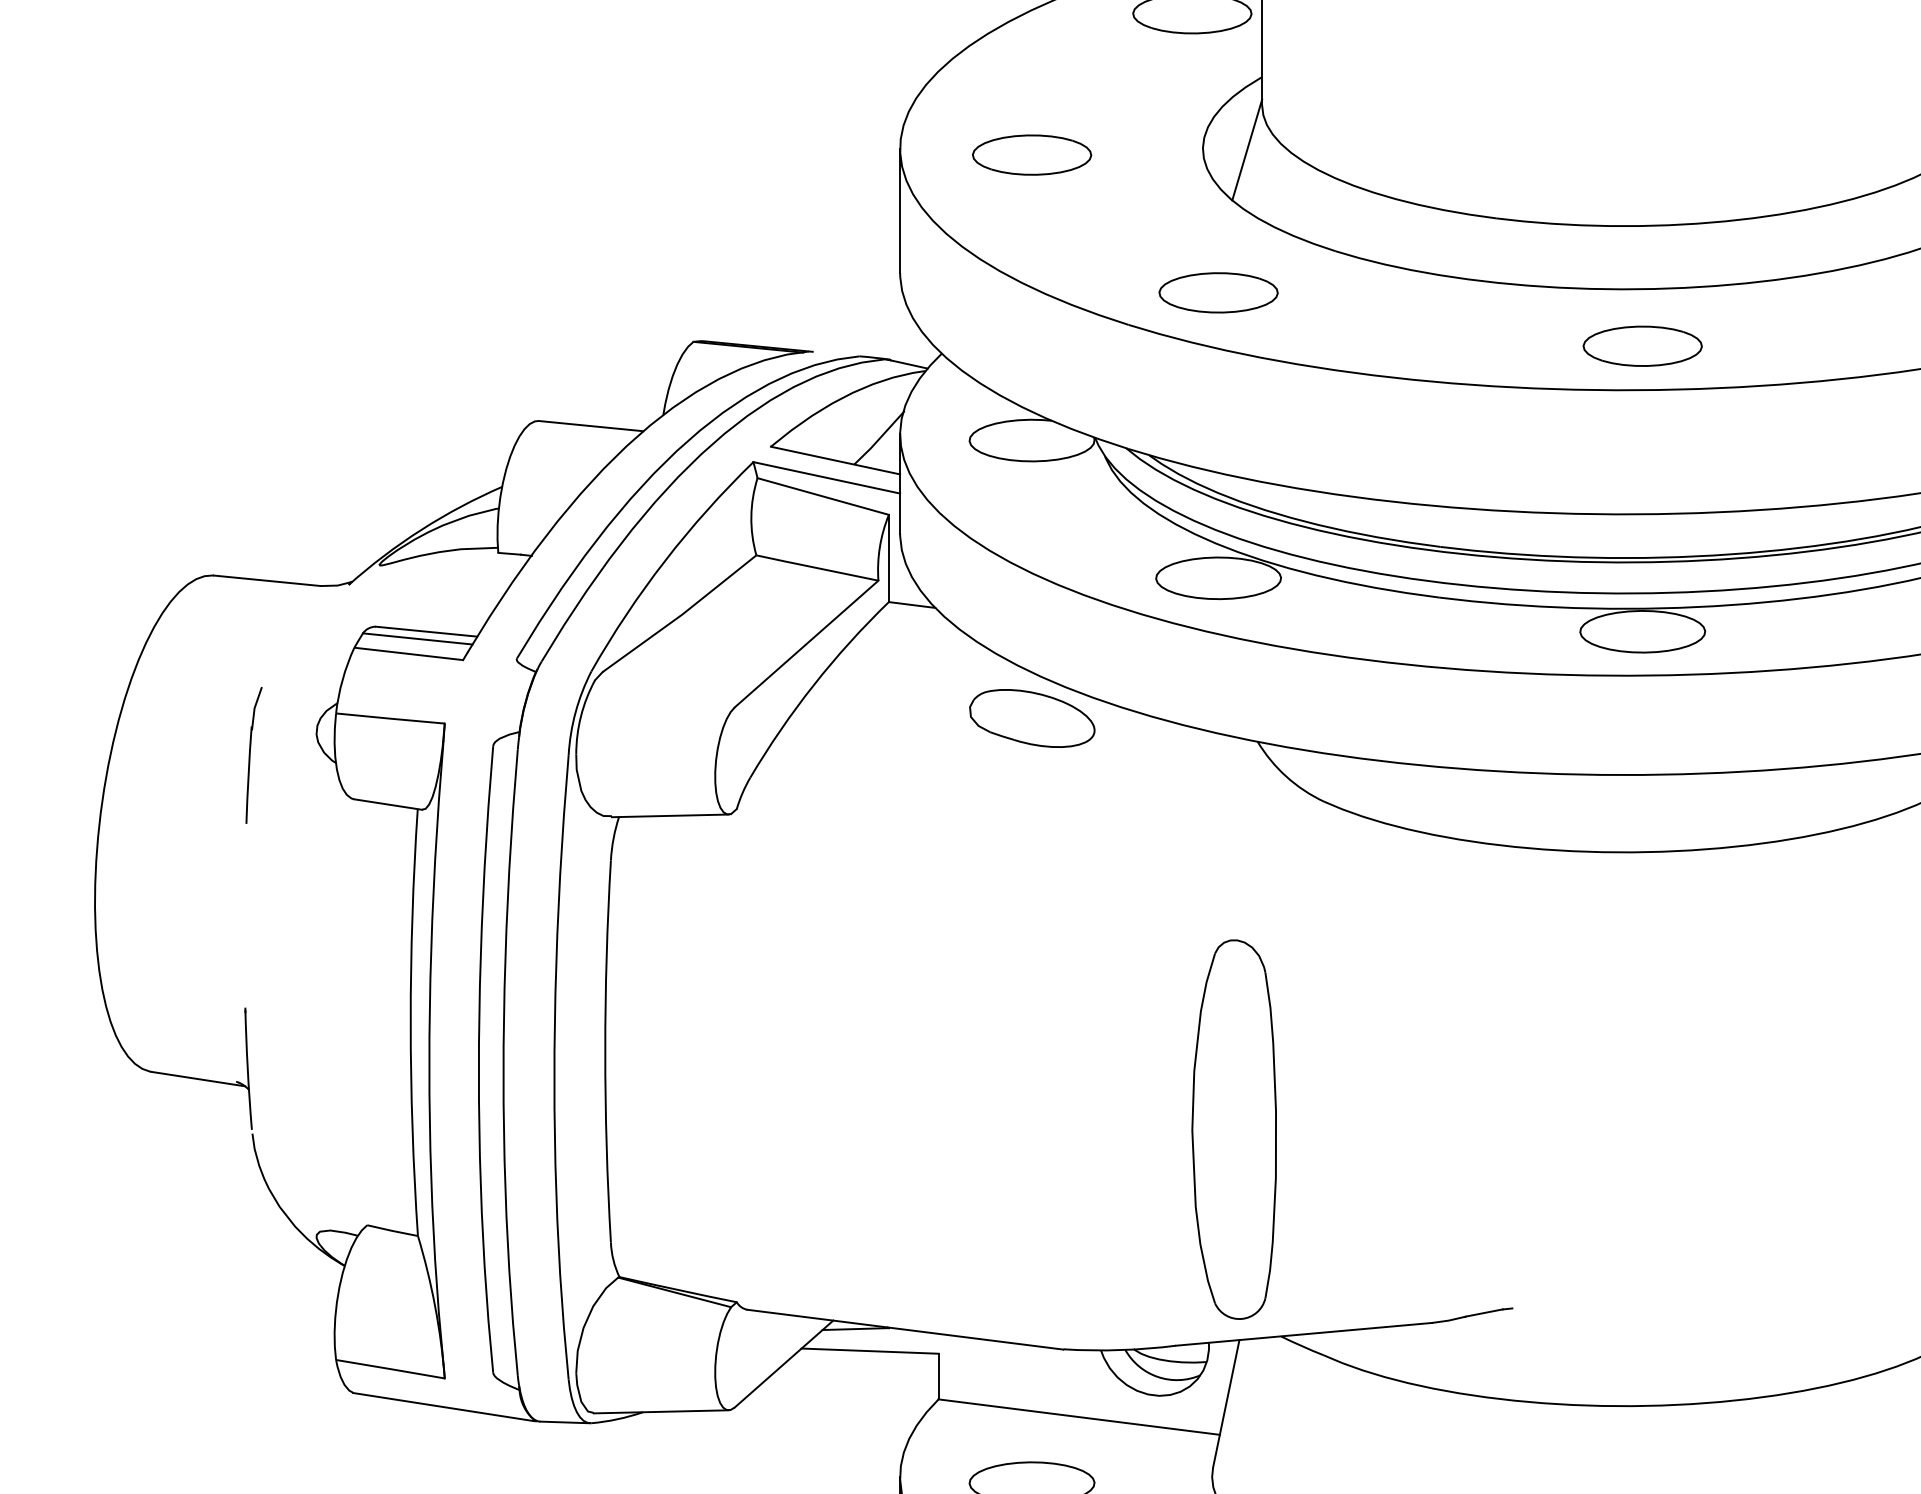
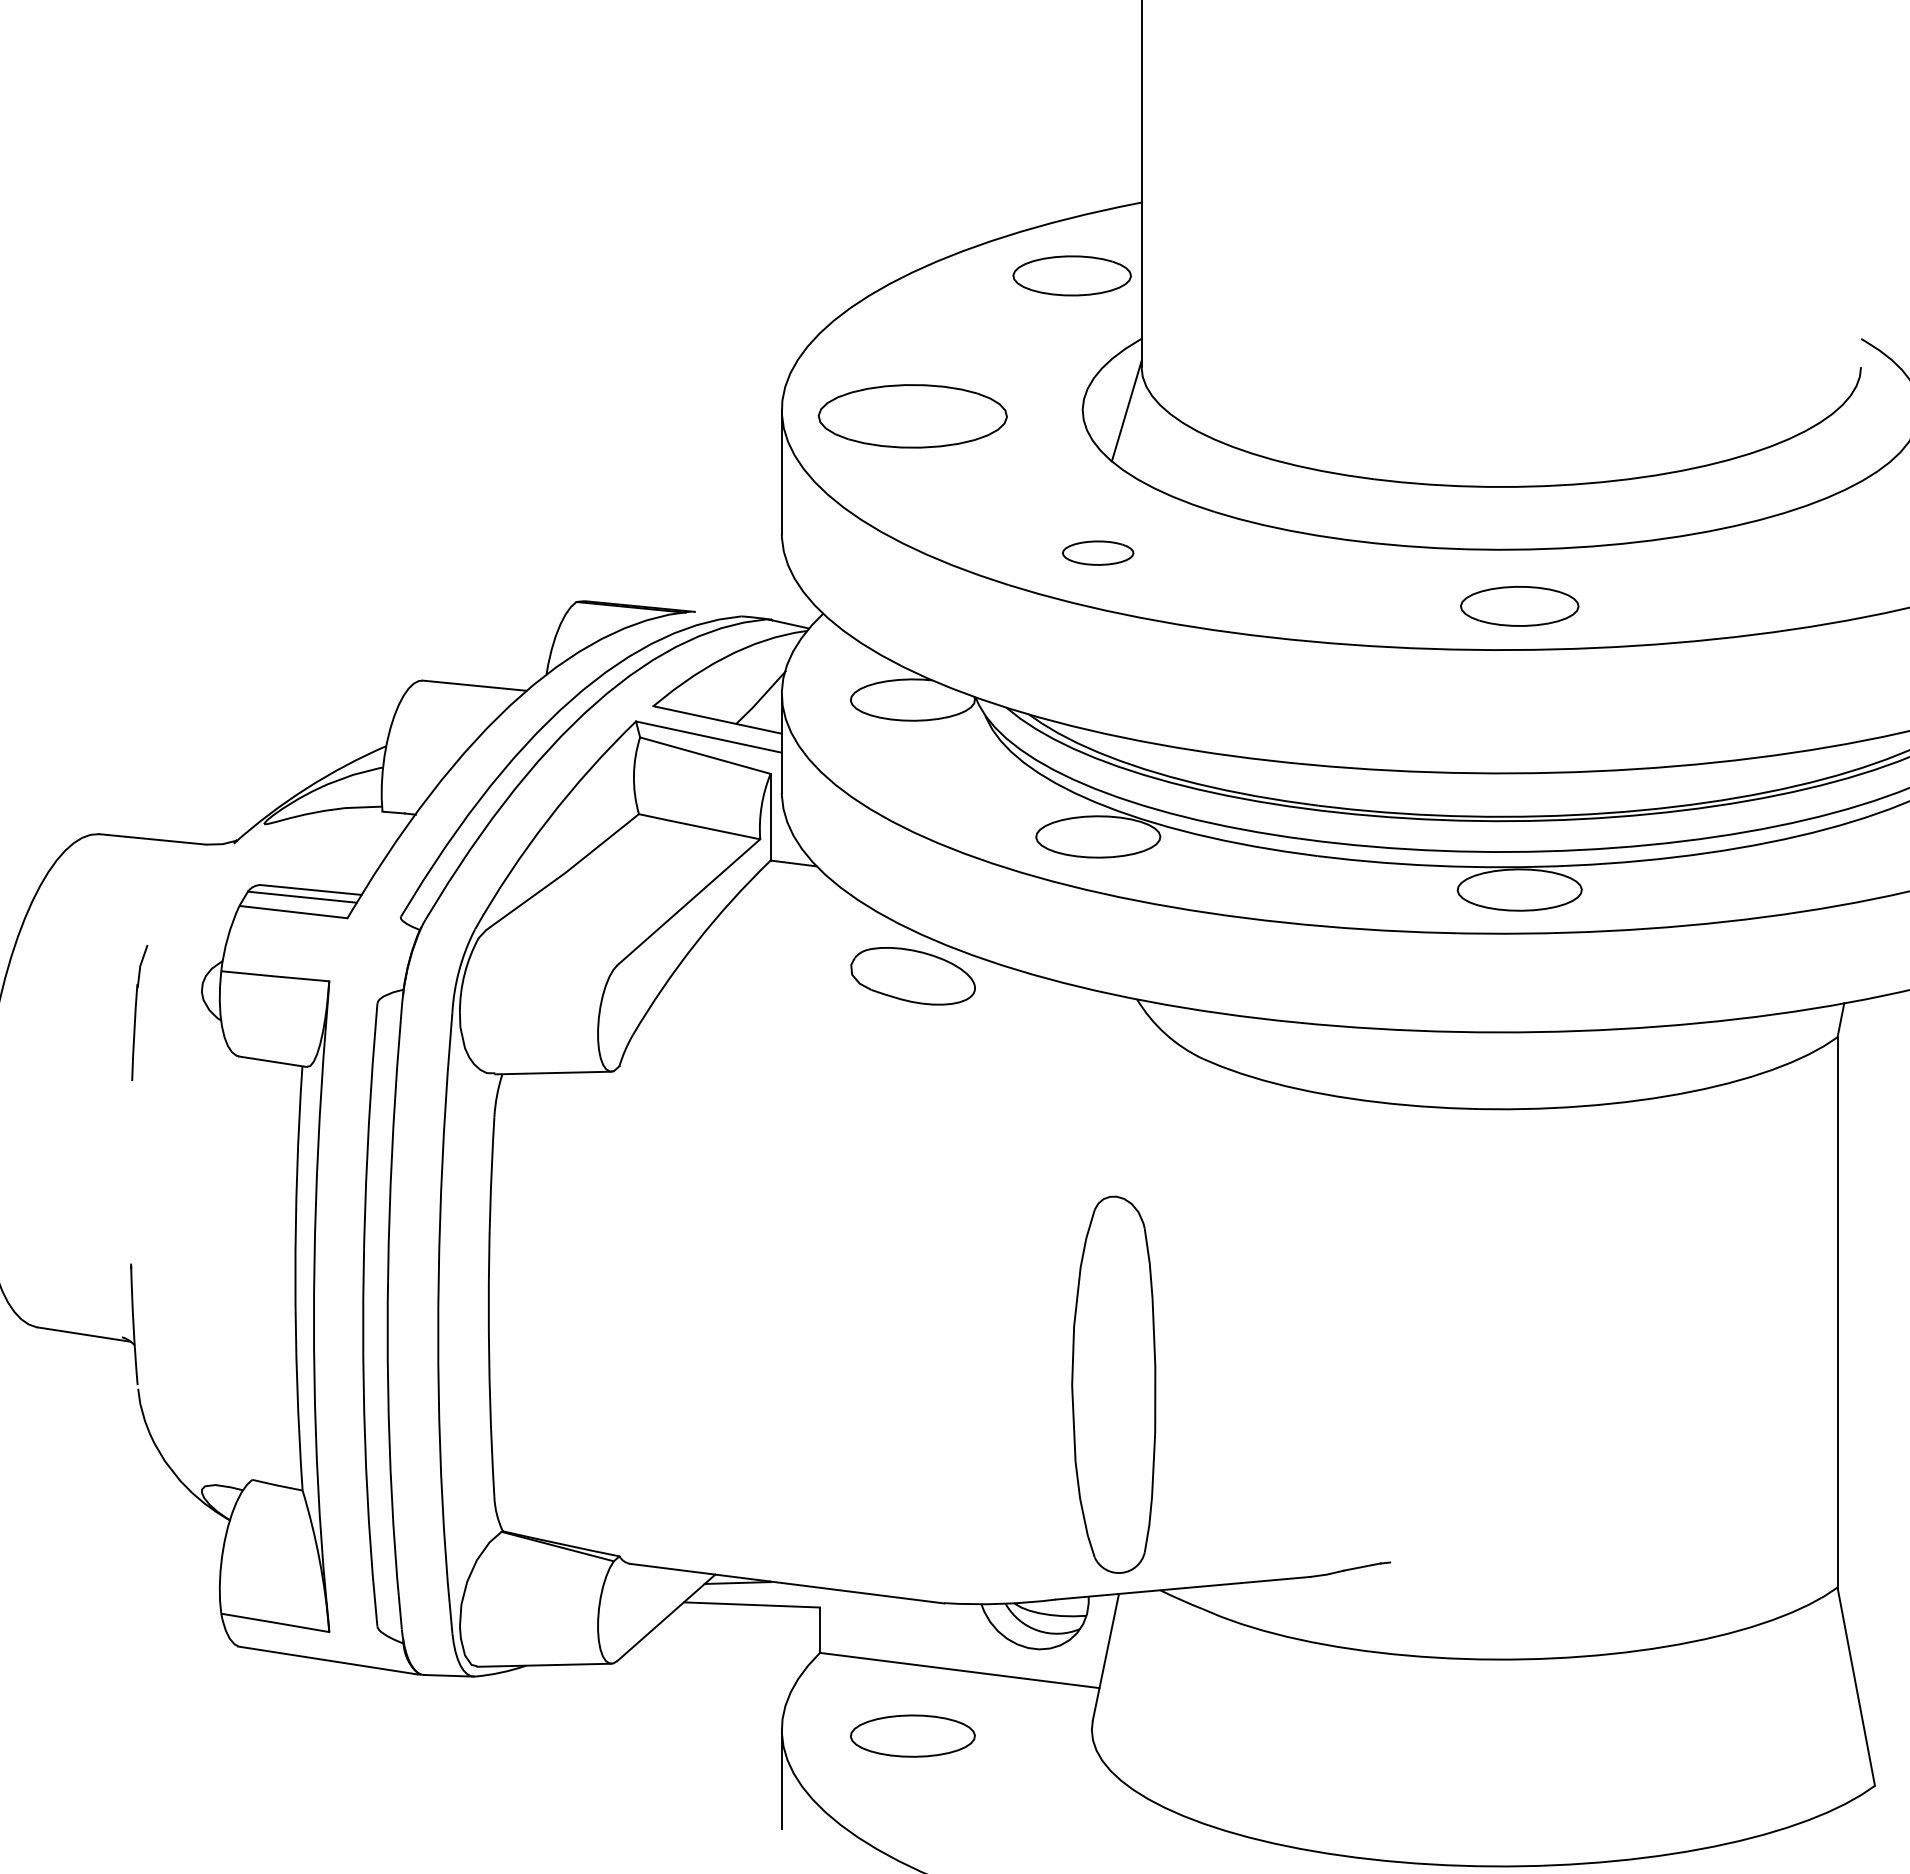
part: (1031, 155) -> (912, 416), size x1.6
part: (1217, 292) -> (1097, 552), size x0.6

